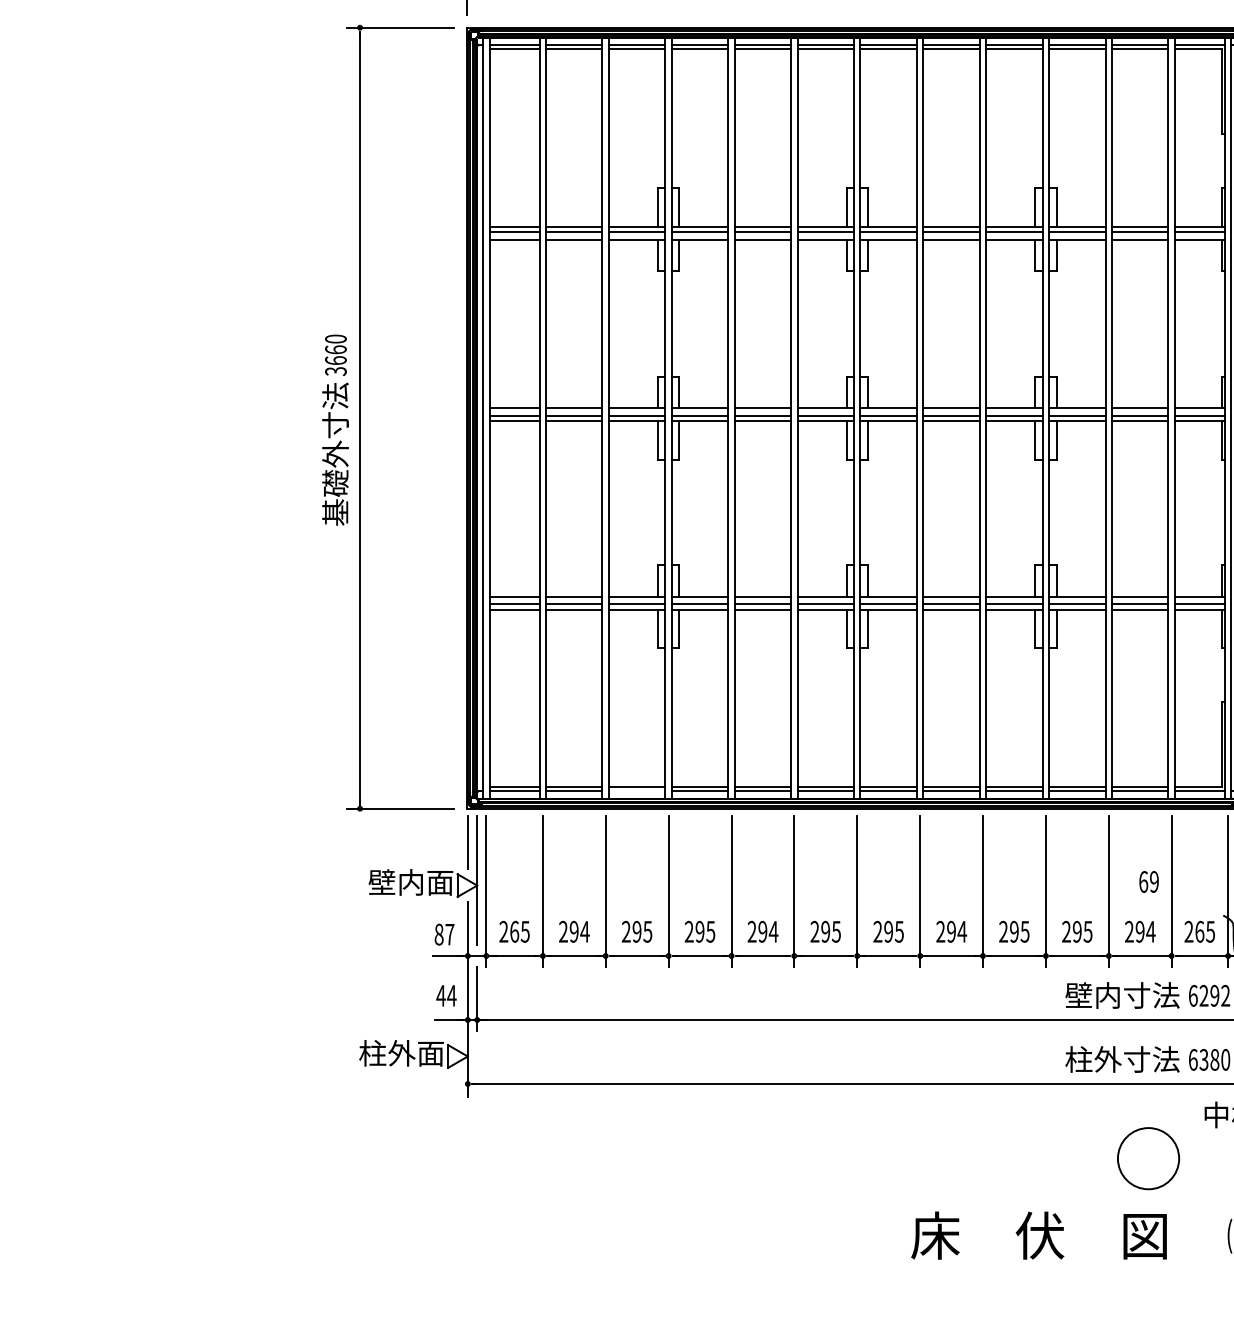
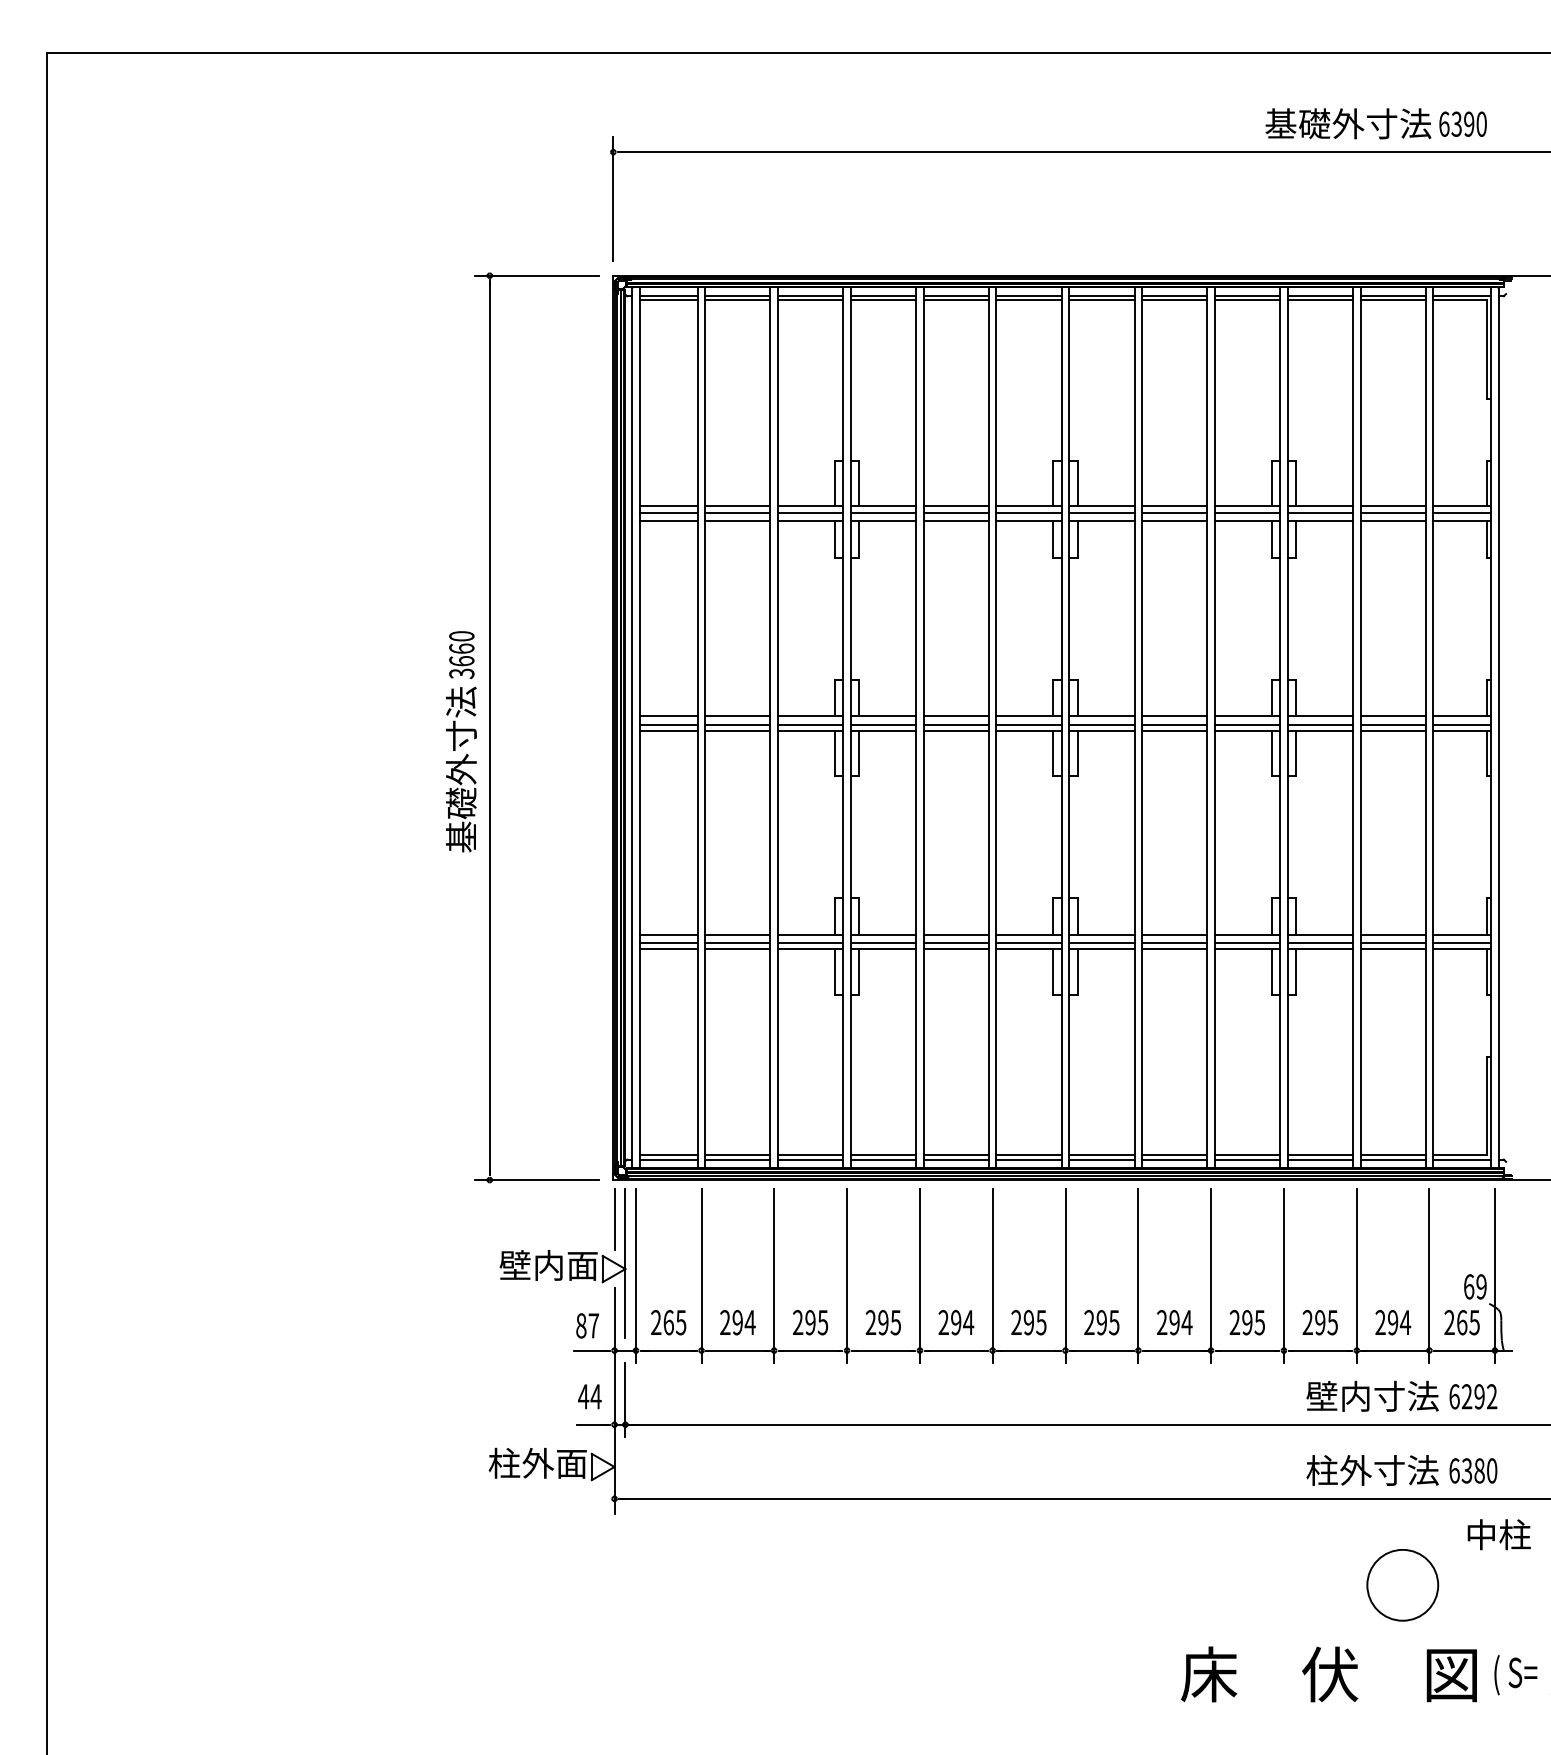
line: (637, 790) -> (810, 1159), added
text: (1149, 881) -> (1475, 1286), moved
text: (1038, 1235) -> (1328, 1674), moved

